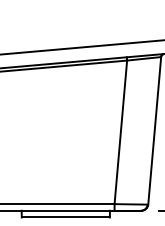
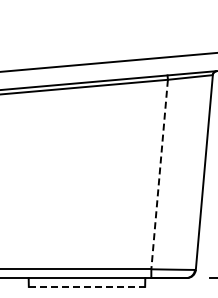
line: (120, 133) -> (159, 175), solid -> dashed
line: (66, 217) -> (87, 286), solid -> dashed

